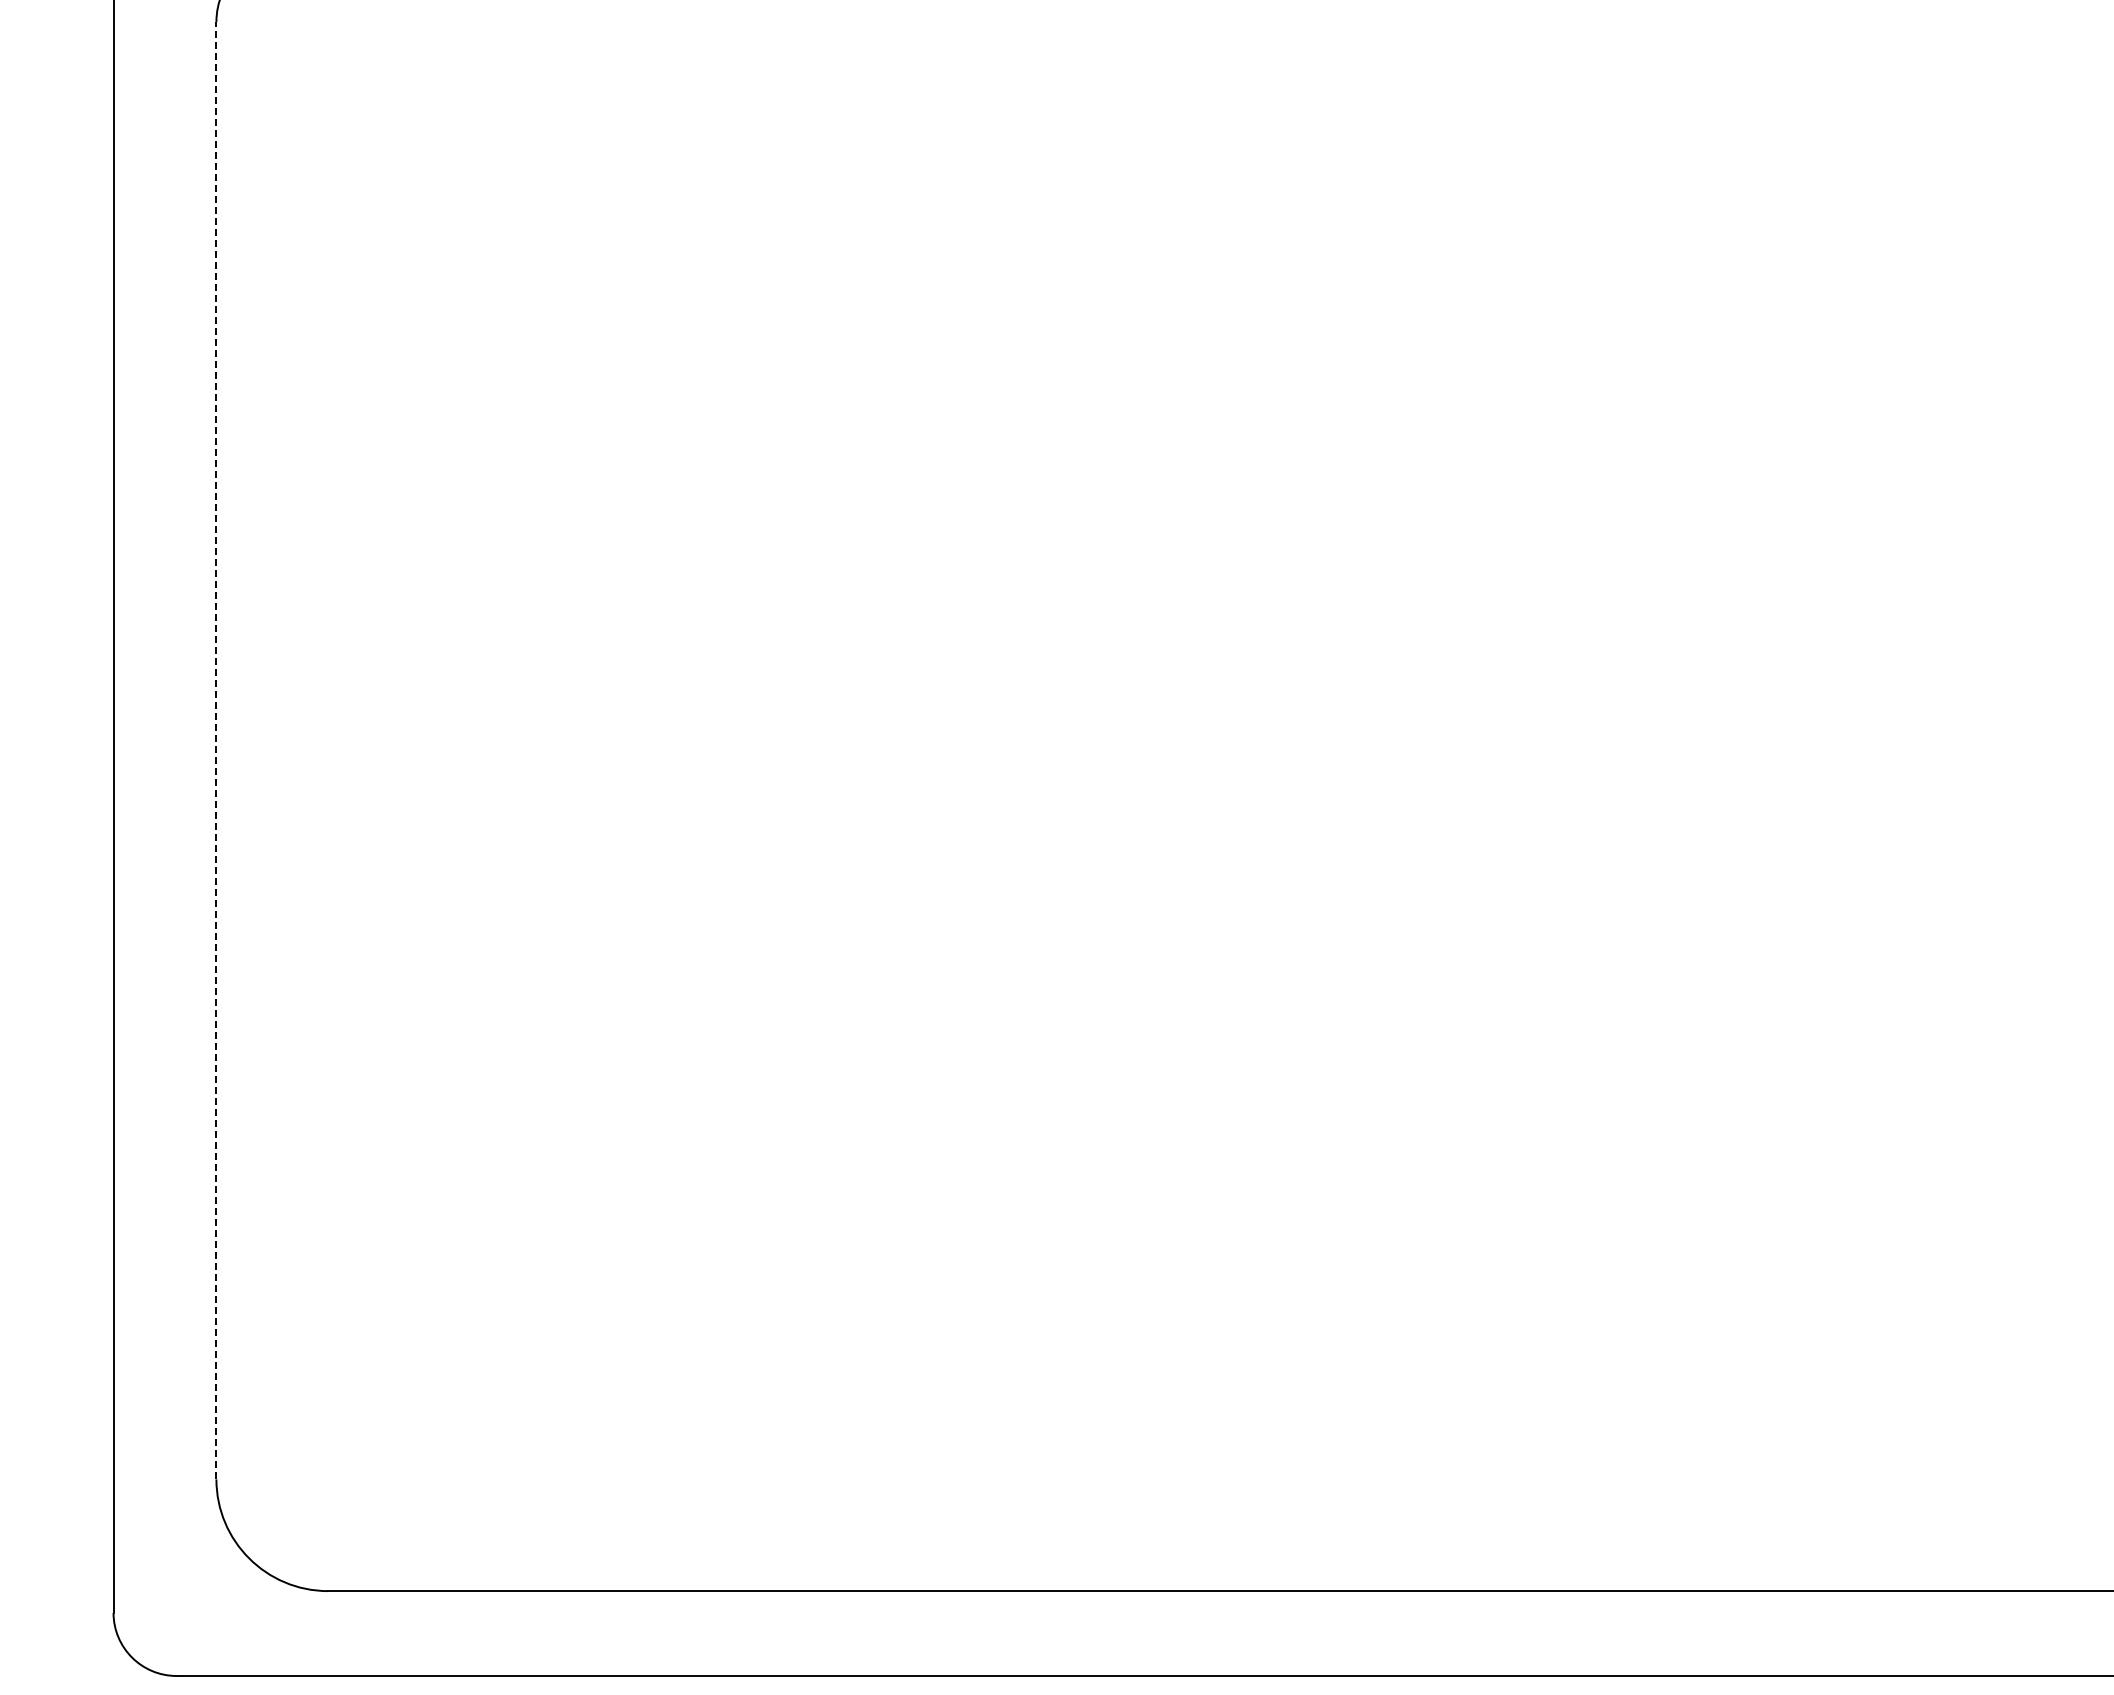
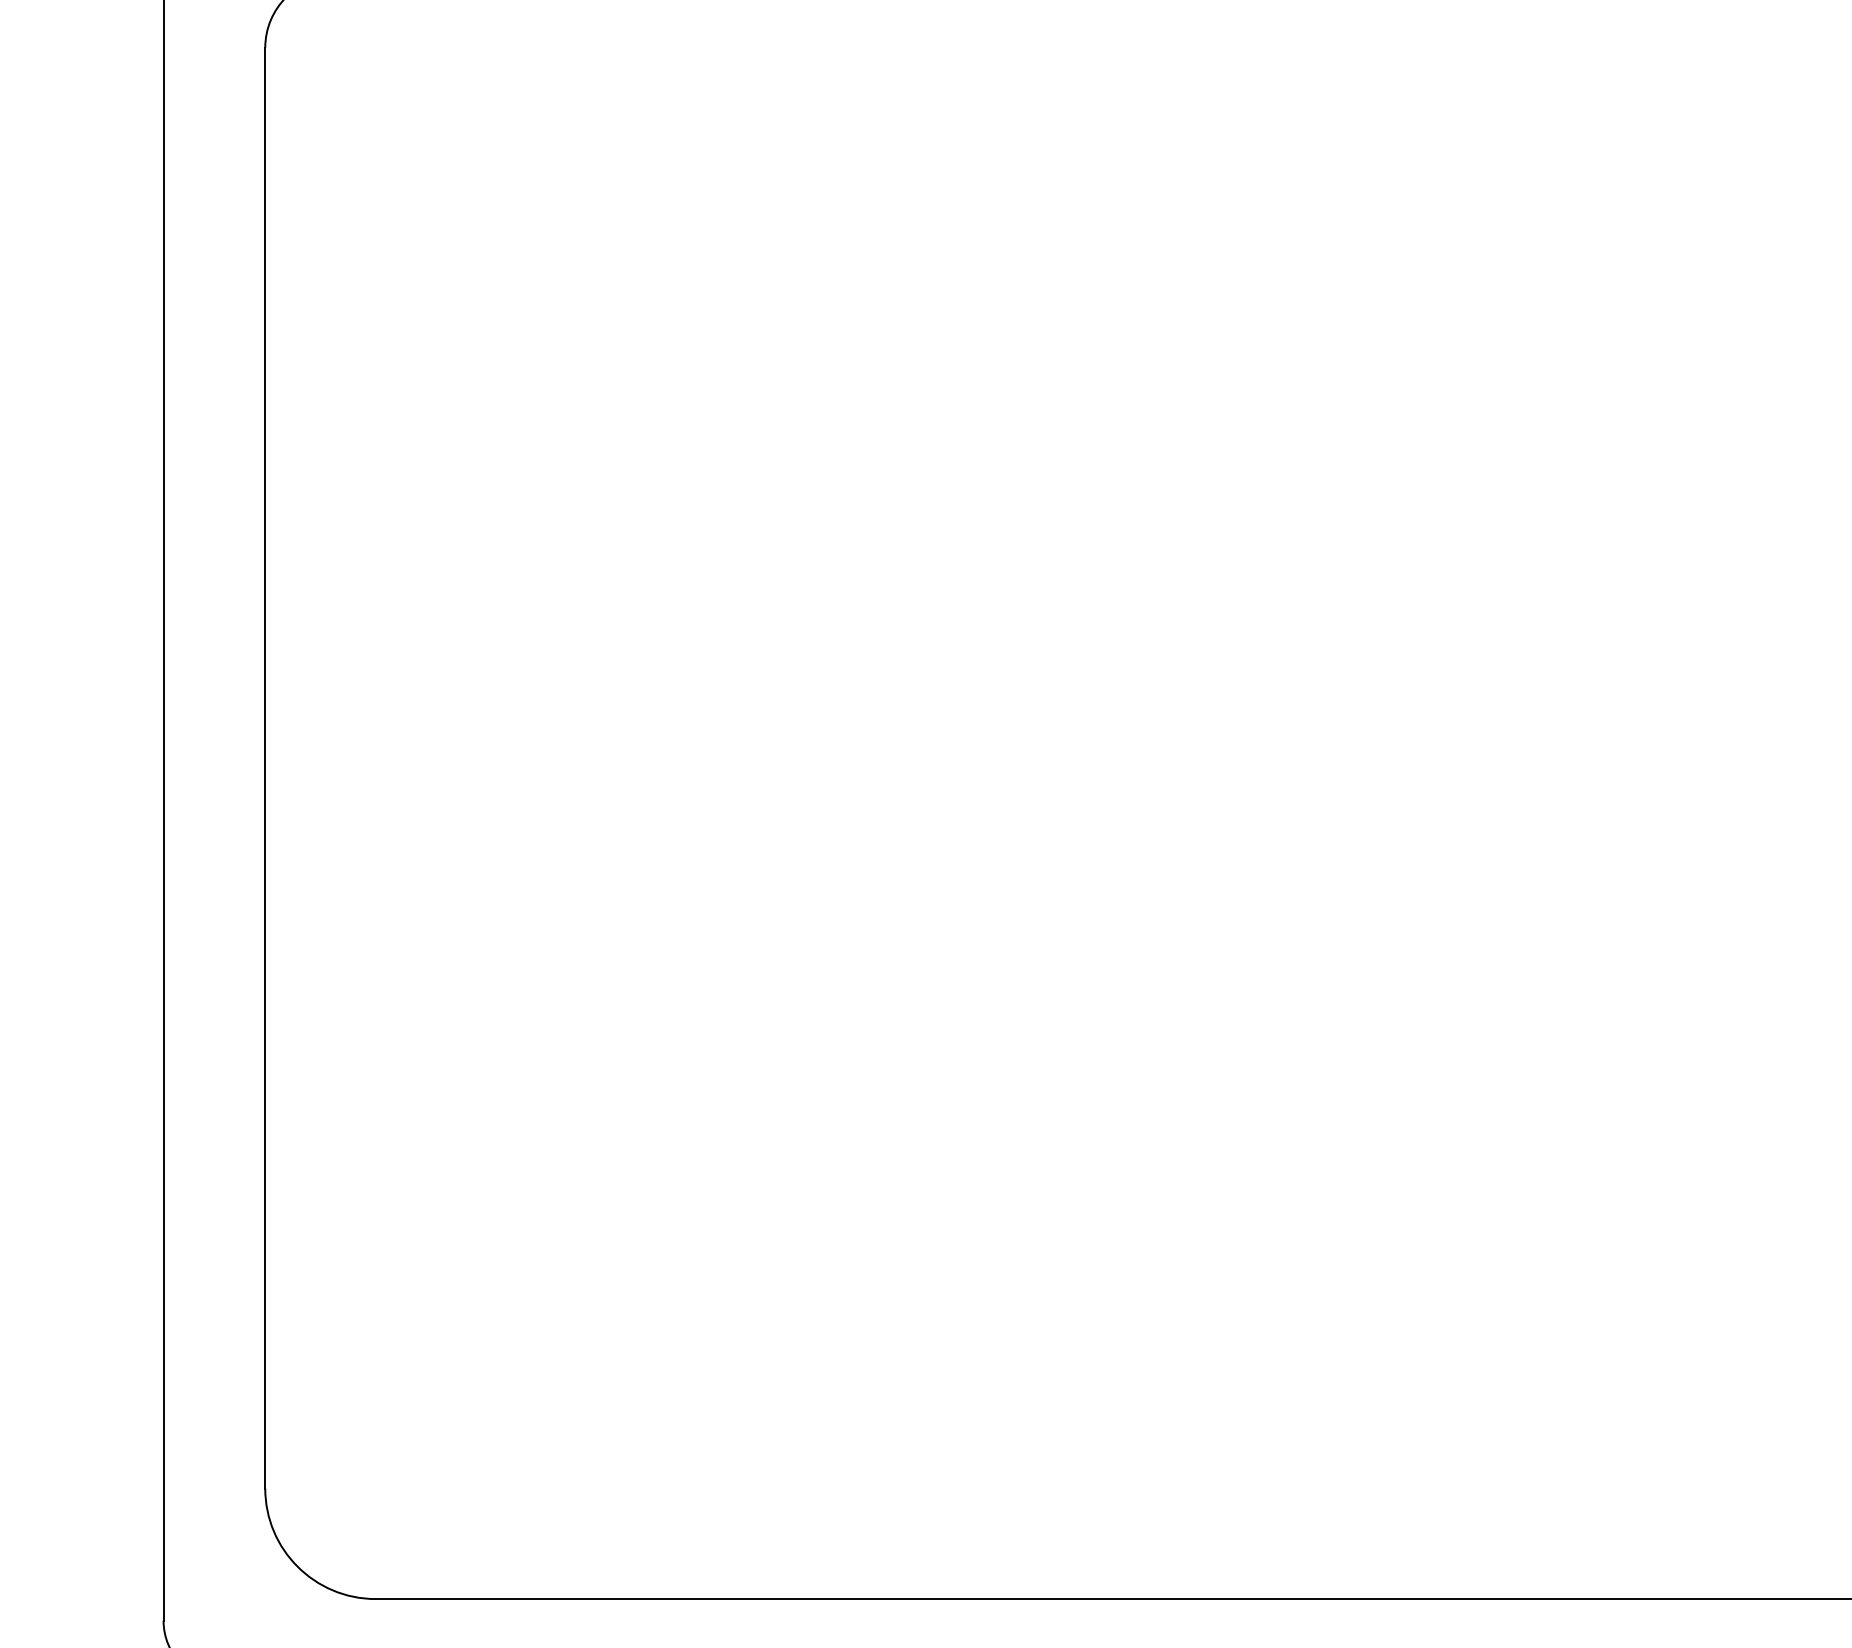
line: (216, 750) -> (265, 768), dashed -> solid

